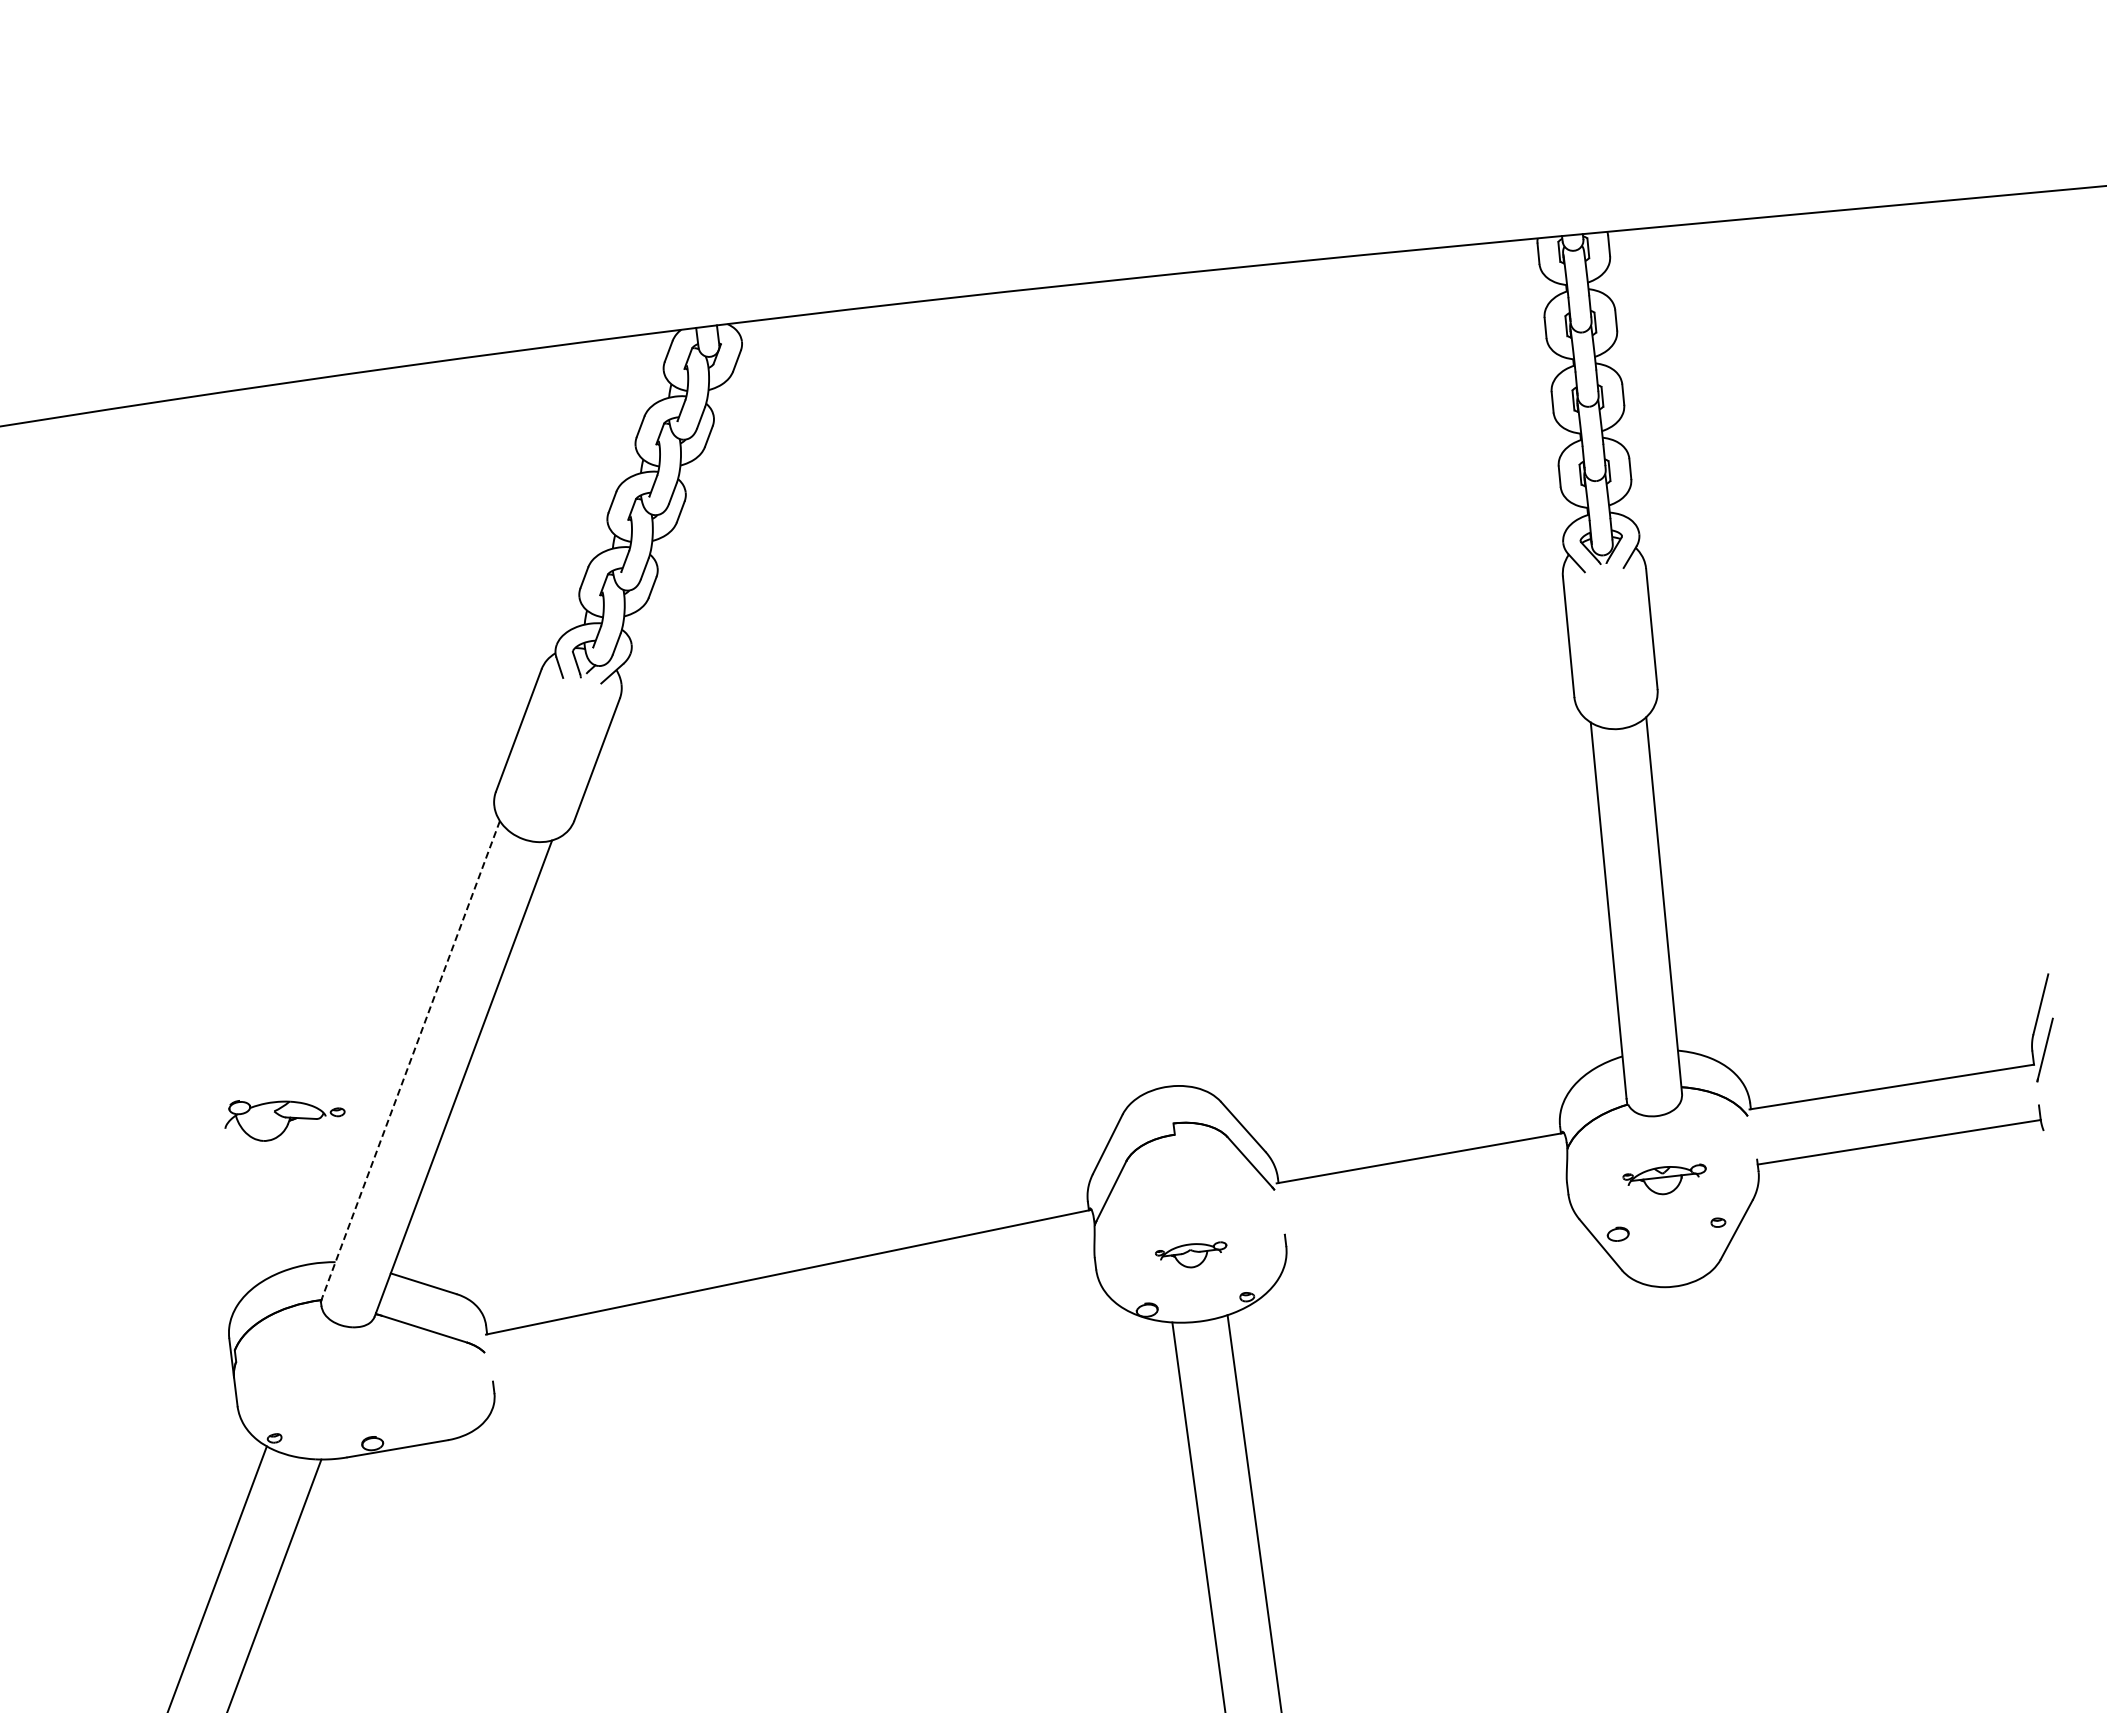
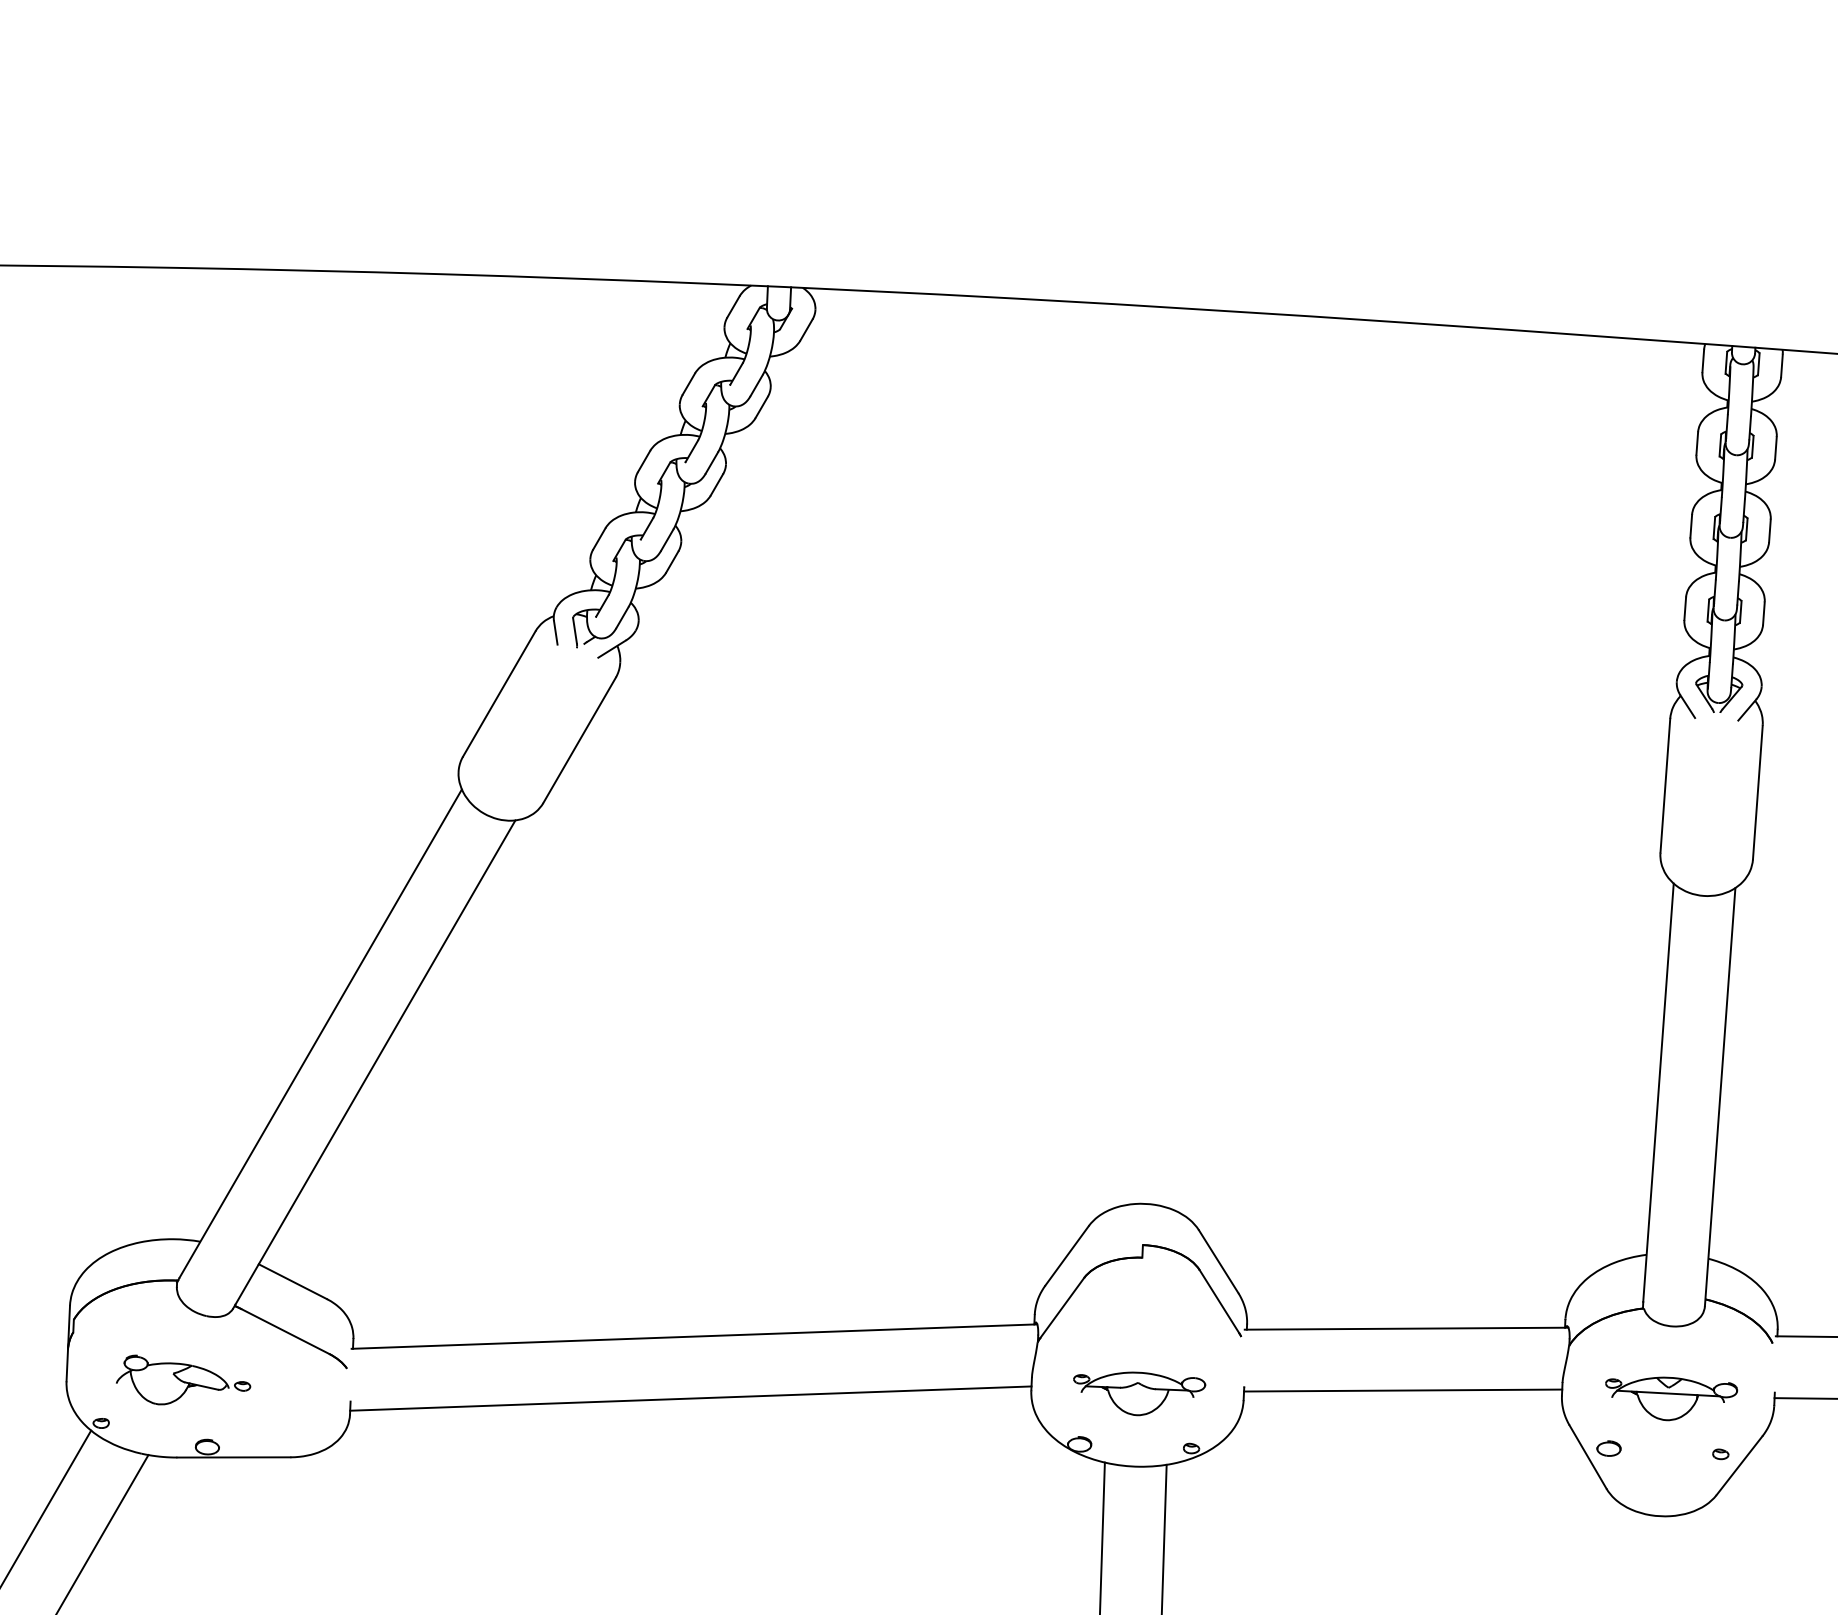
line: (411, 1059) -> (321, 1034), dashed -> solid
part: (284, 1120) -> (182, 1385), moved
part: (1664, 1179) -> (1669, 1397), size x1.43
line: (1426, 1213) -> (1403, 1390), added
part: (1190, 1254) -> (1137, 1391), size x1.67
line: (794, 1327) -> (690, 1398), added

